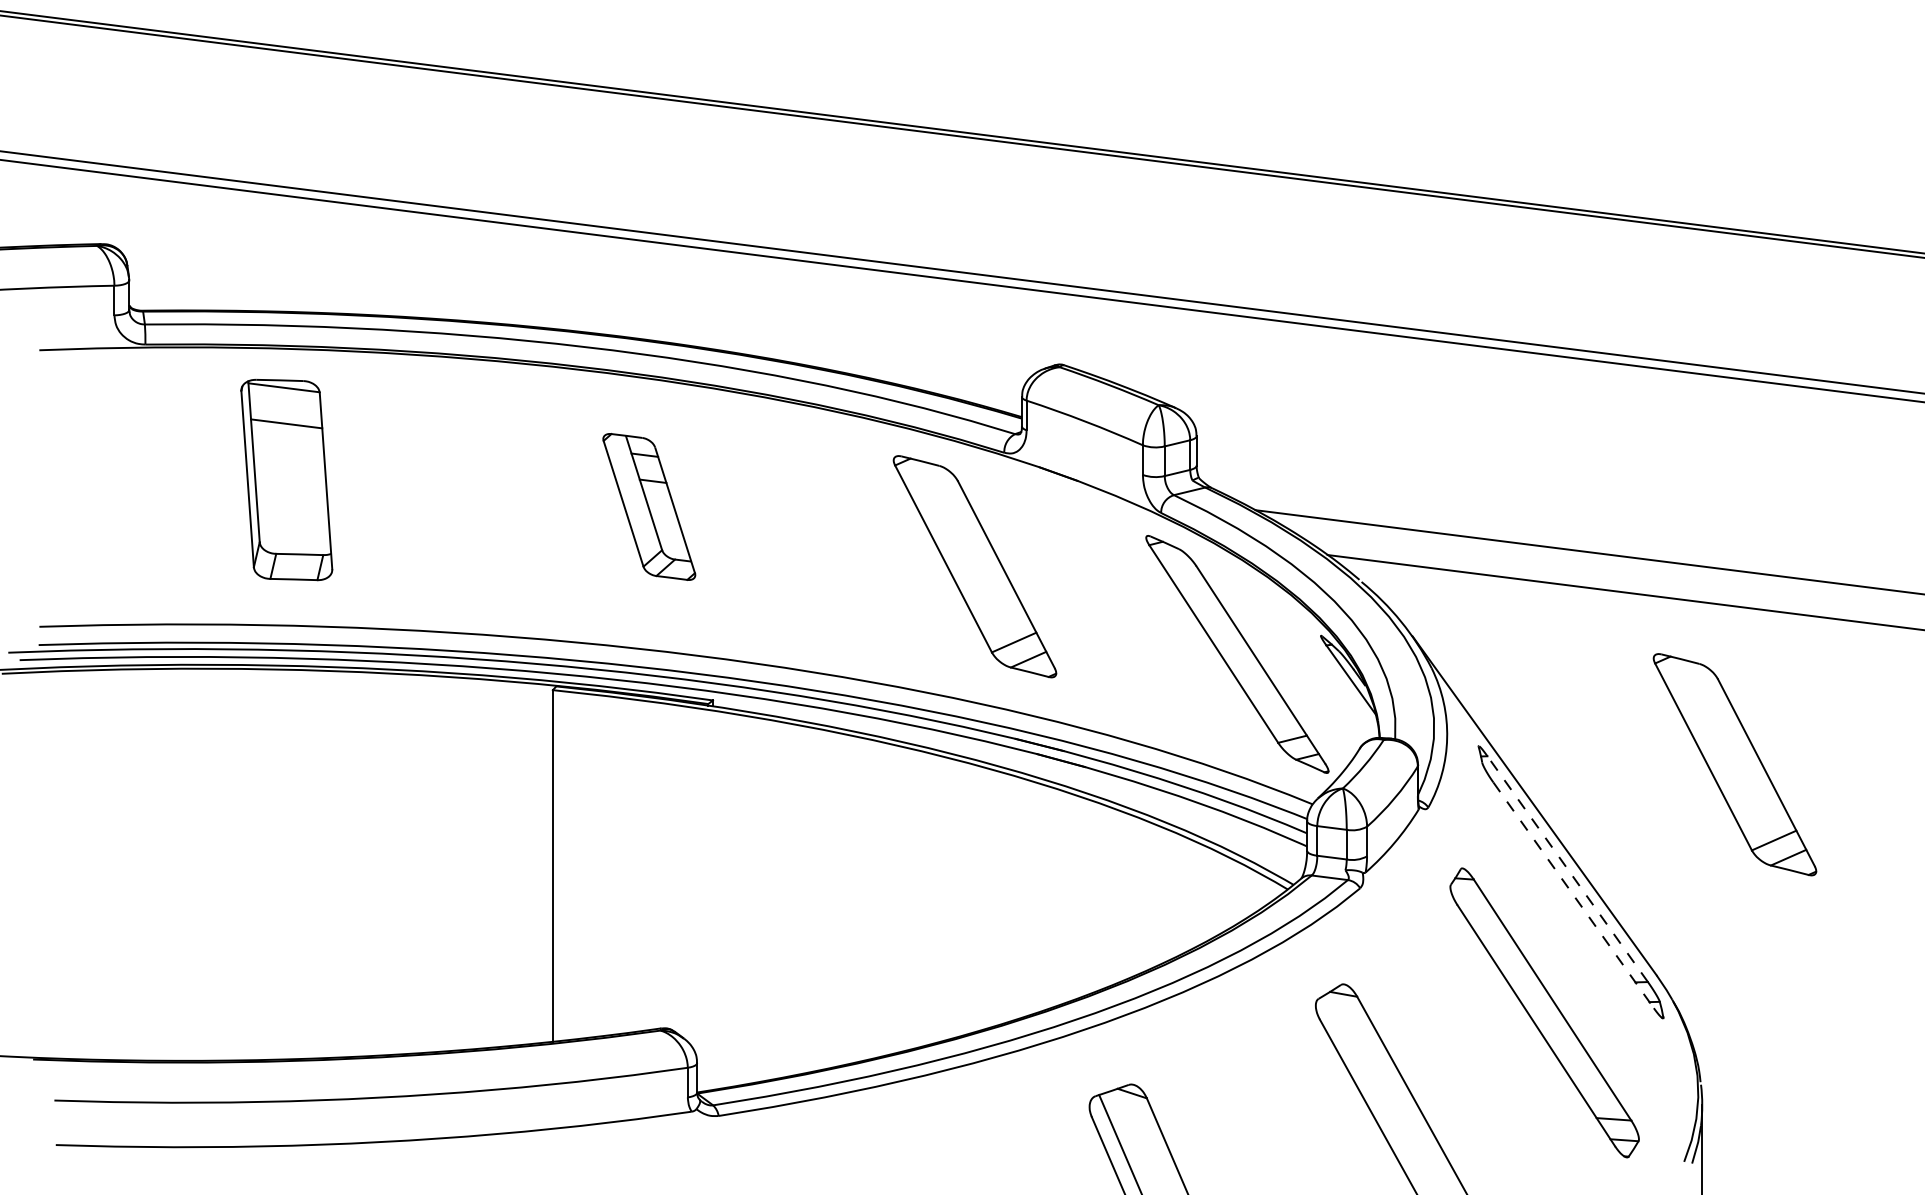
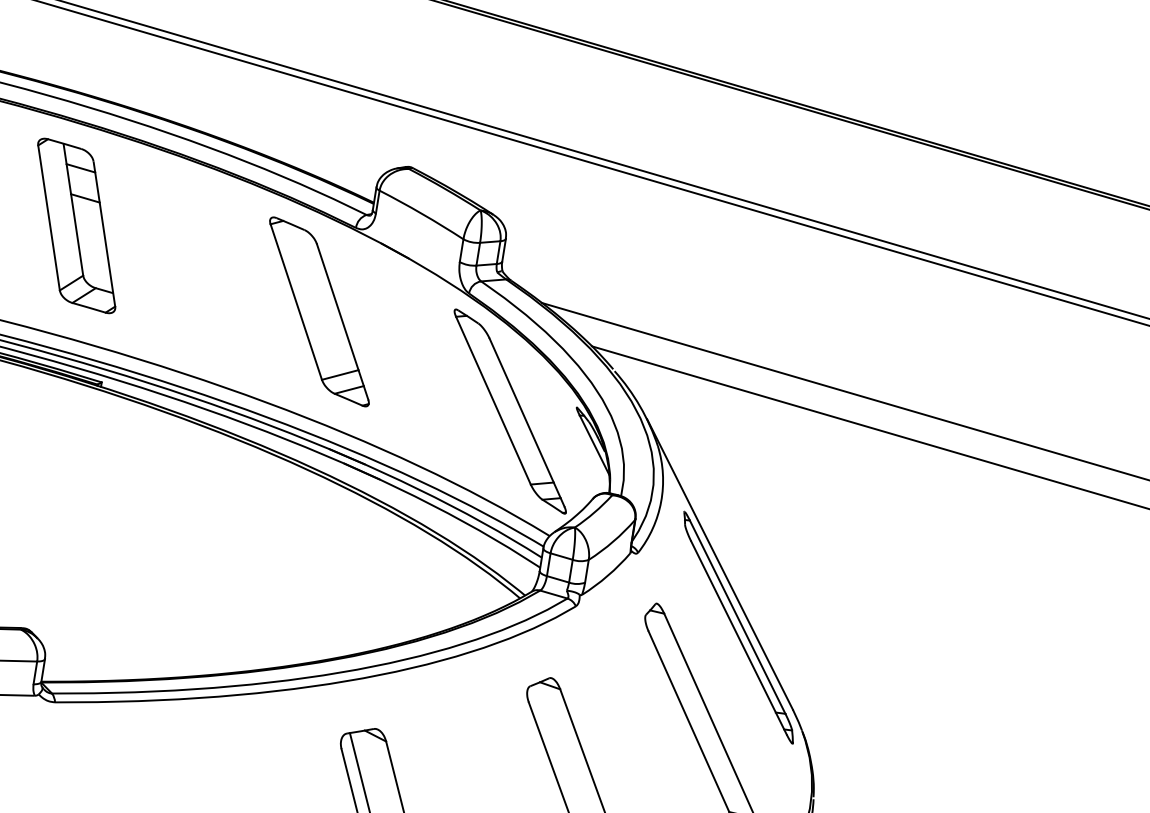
part: (648, 506) -> (76, 225), size x1.43
part: (1734, 764) -> (878, 557), removed
line: (1567, 869) -> (737, 617), dashed -> solid
line: (1573, 895) -> (738, 638), dashed -> solid

